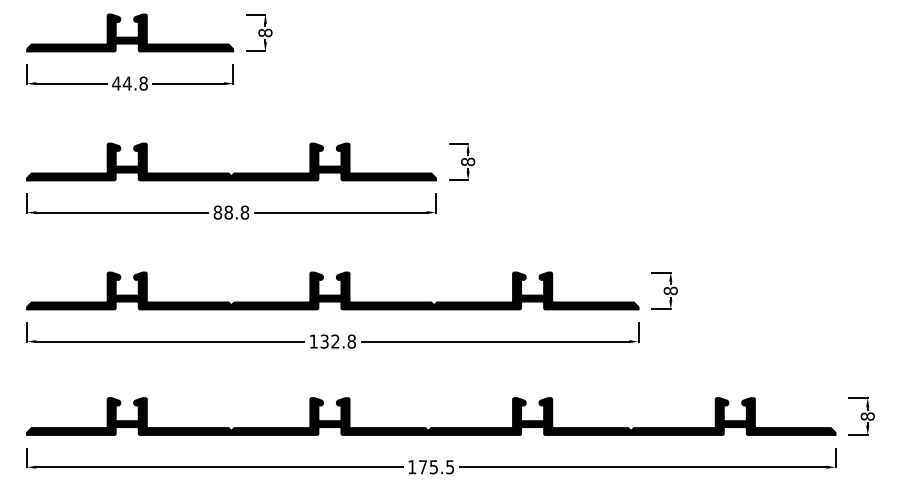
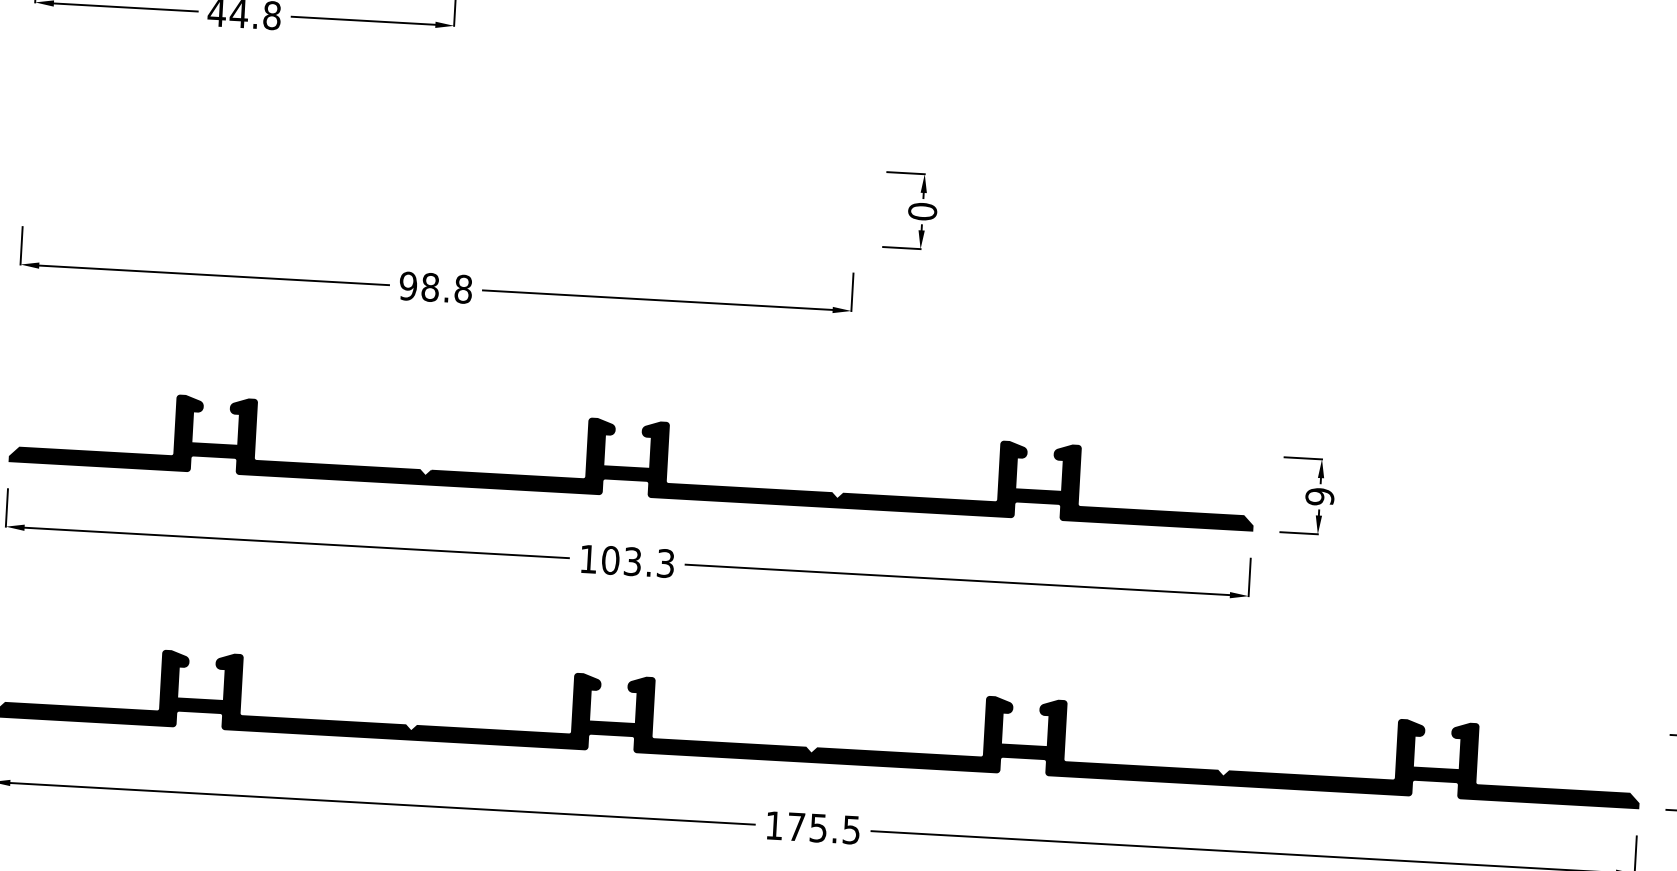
text: (467, 161) -> (921, 210), 8 -> 0
part: (233, 172) -> (444, 206), removed
text: (217, 212) -> (407, 285), 88.8 -> 98.8
text: (670, 290) -> (1319, 495), 8 -> 9
text: (337, 341) -> (636, 561), 132.8 -> 103.3

